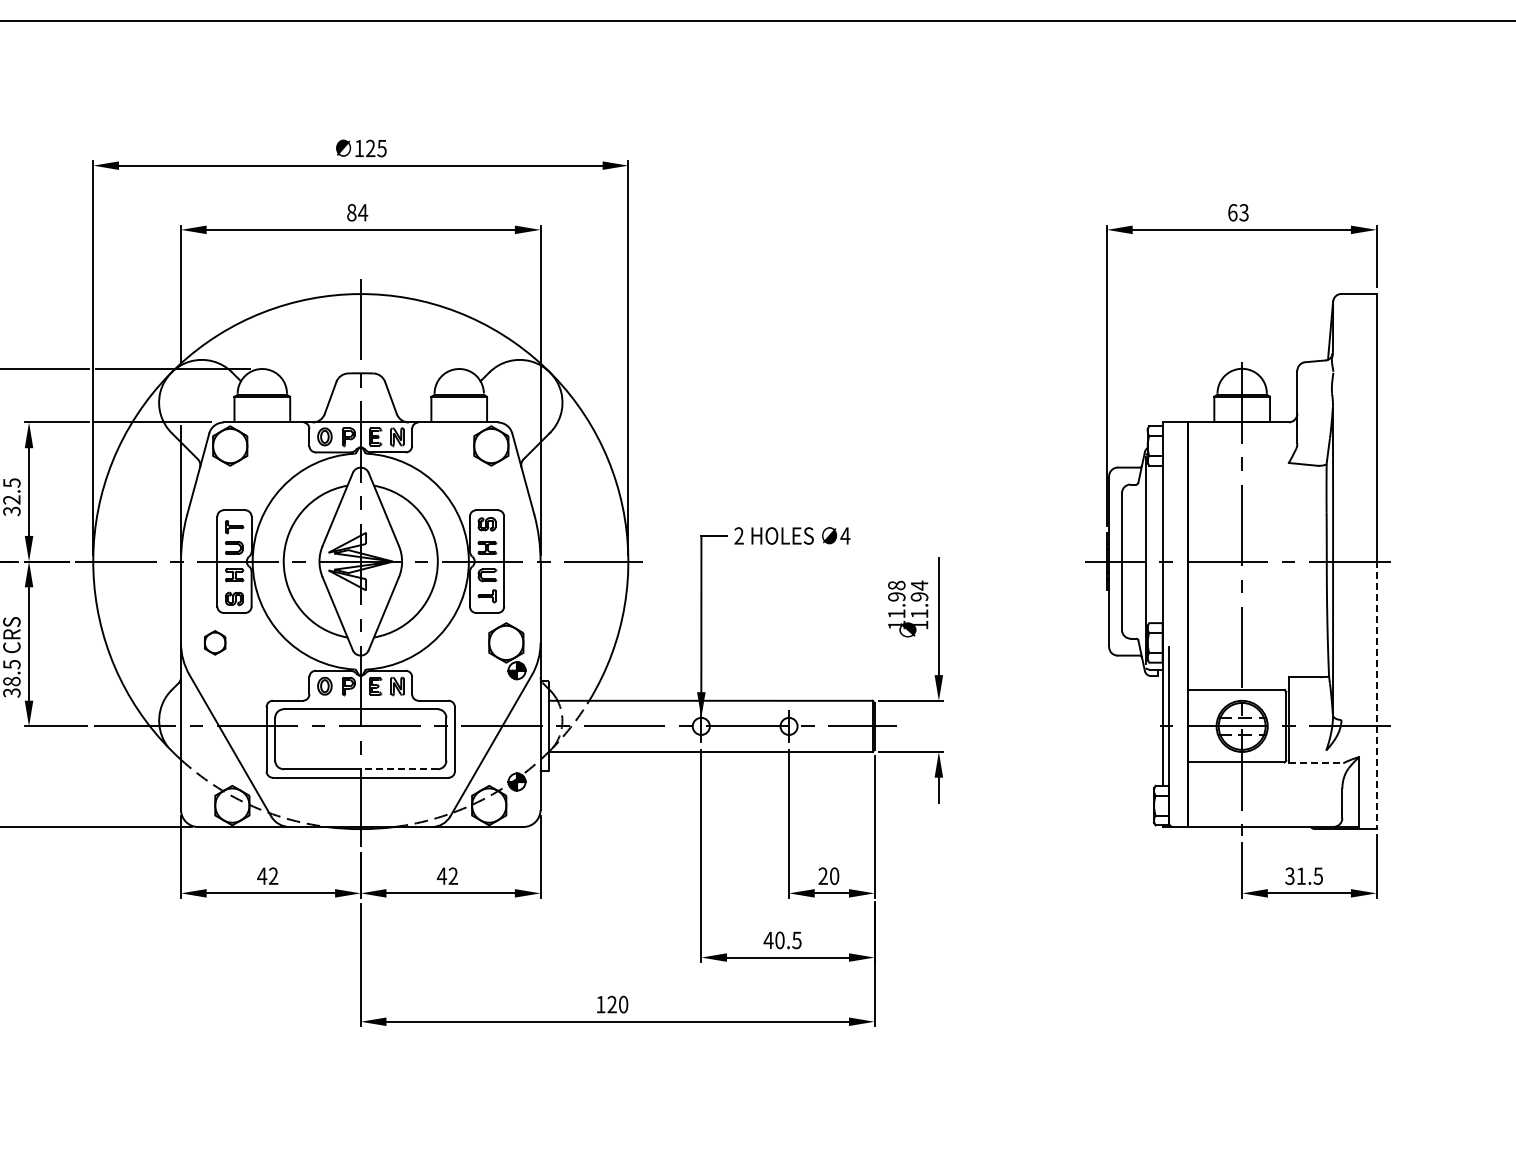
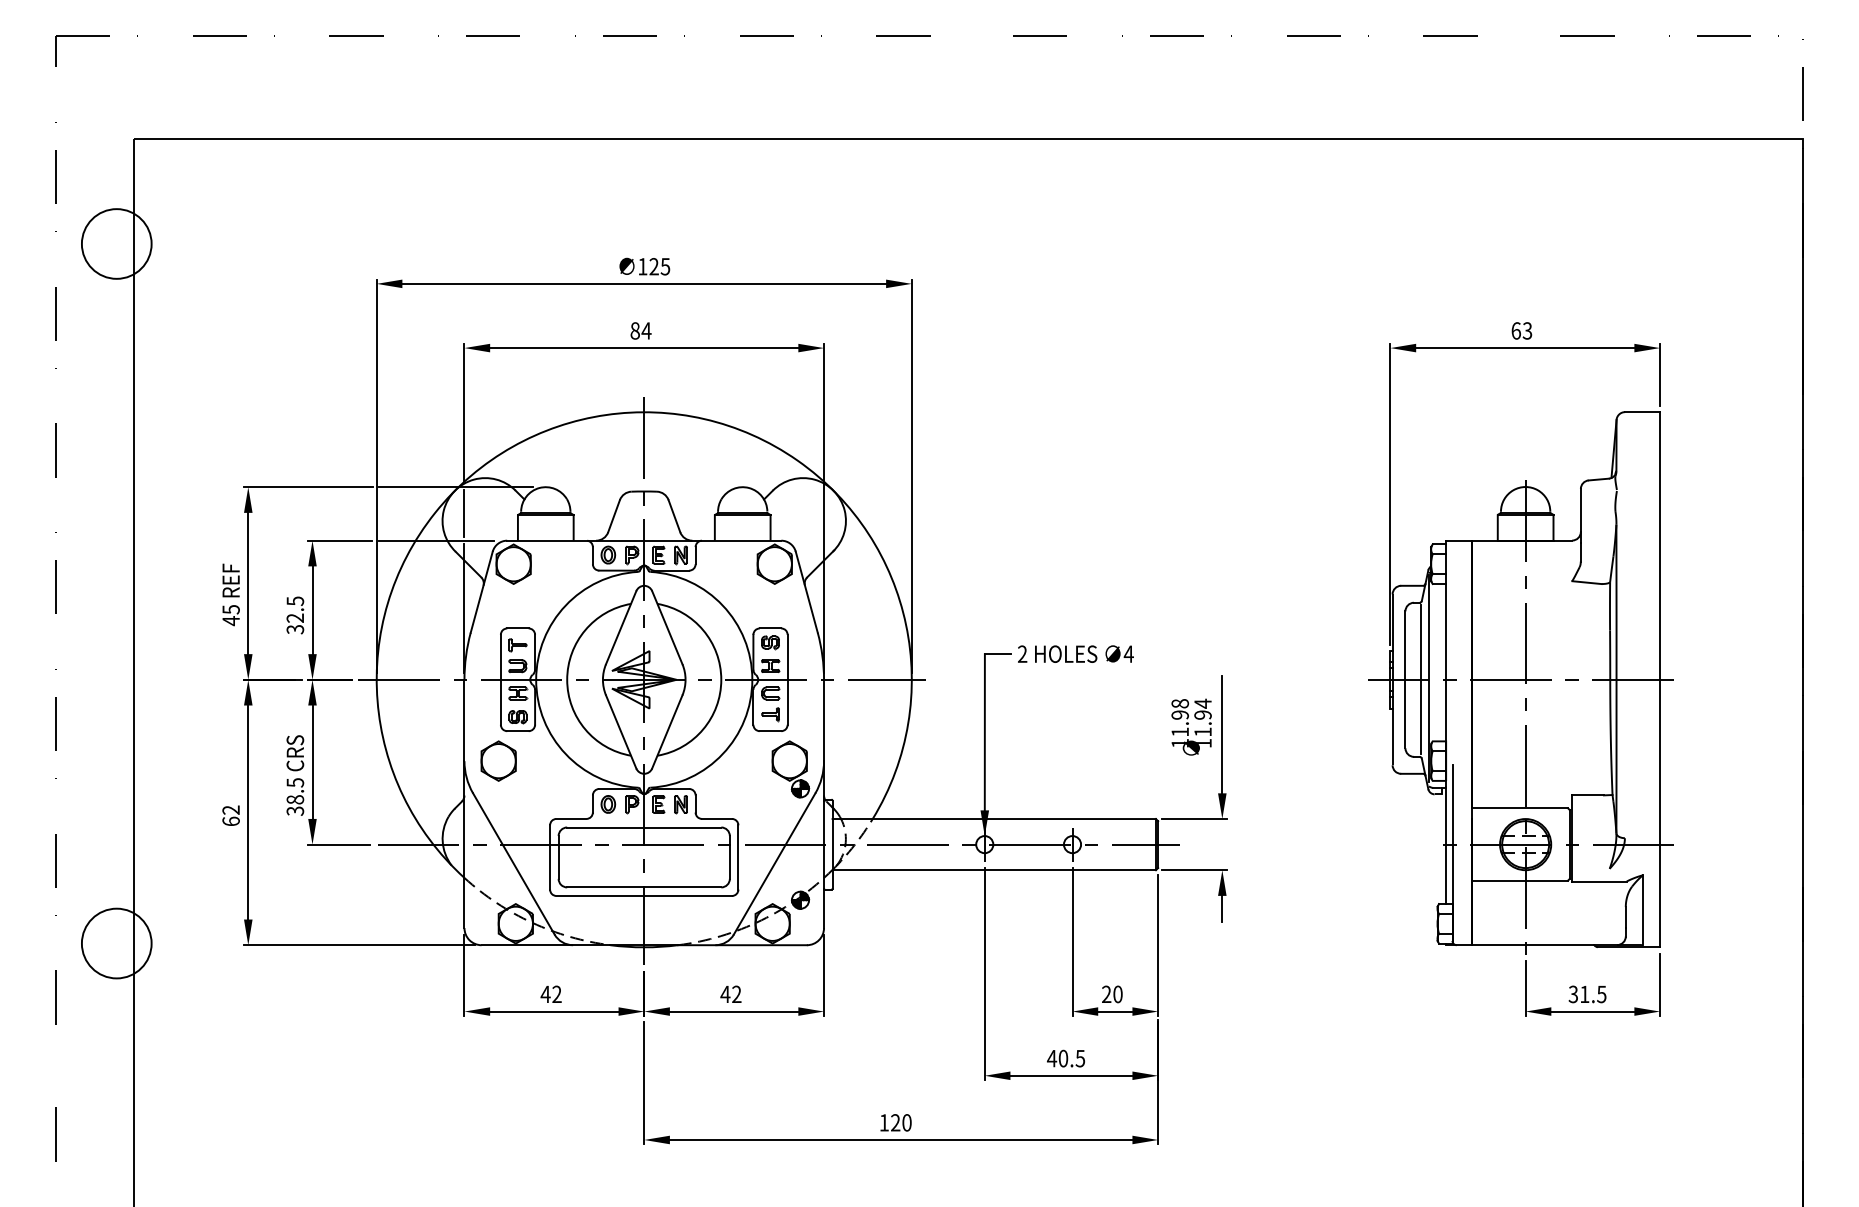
line: (181, 395) -> (464, 513), added
line: (1138, 561) -> (1421, 679), added
part: (215, 642) -> (498, 760), size x1.67
line: (1377, 695) -> (1660, 813), dashed -> solid
line: (1317, 763) -> (1600, 881), dashed -> solid
line: (399, 769) -> (682, 887), dashed -> solid

